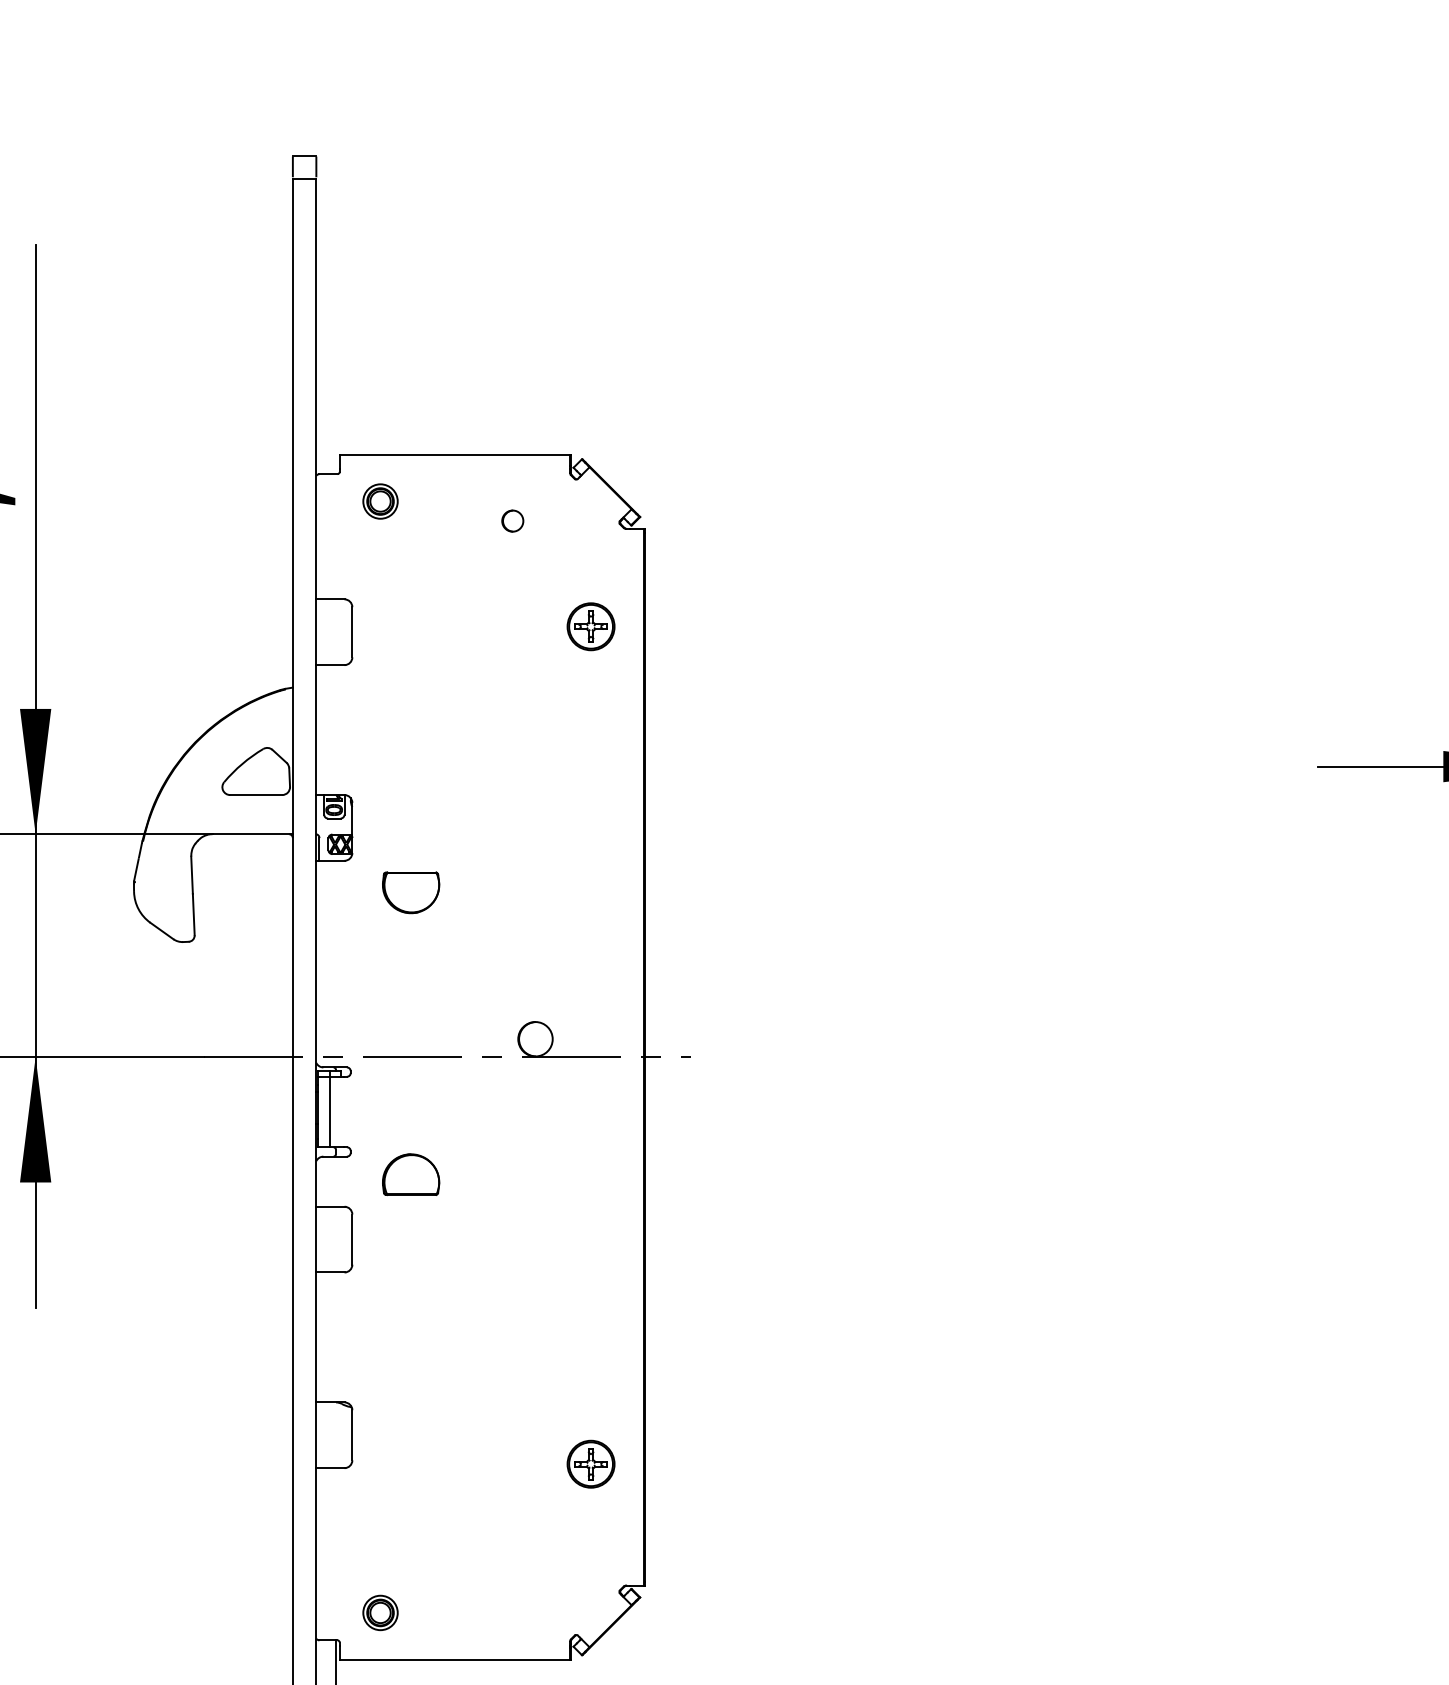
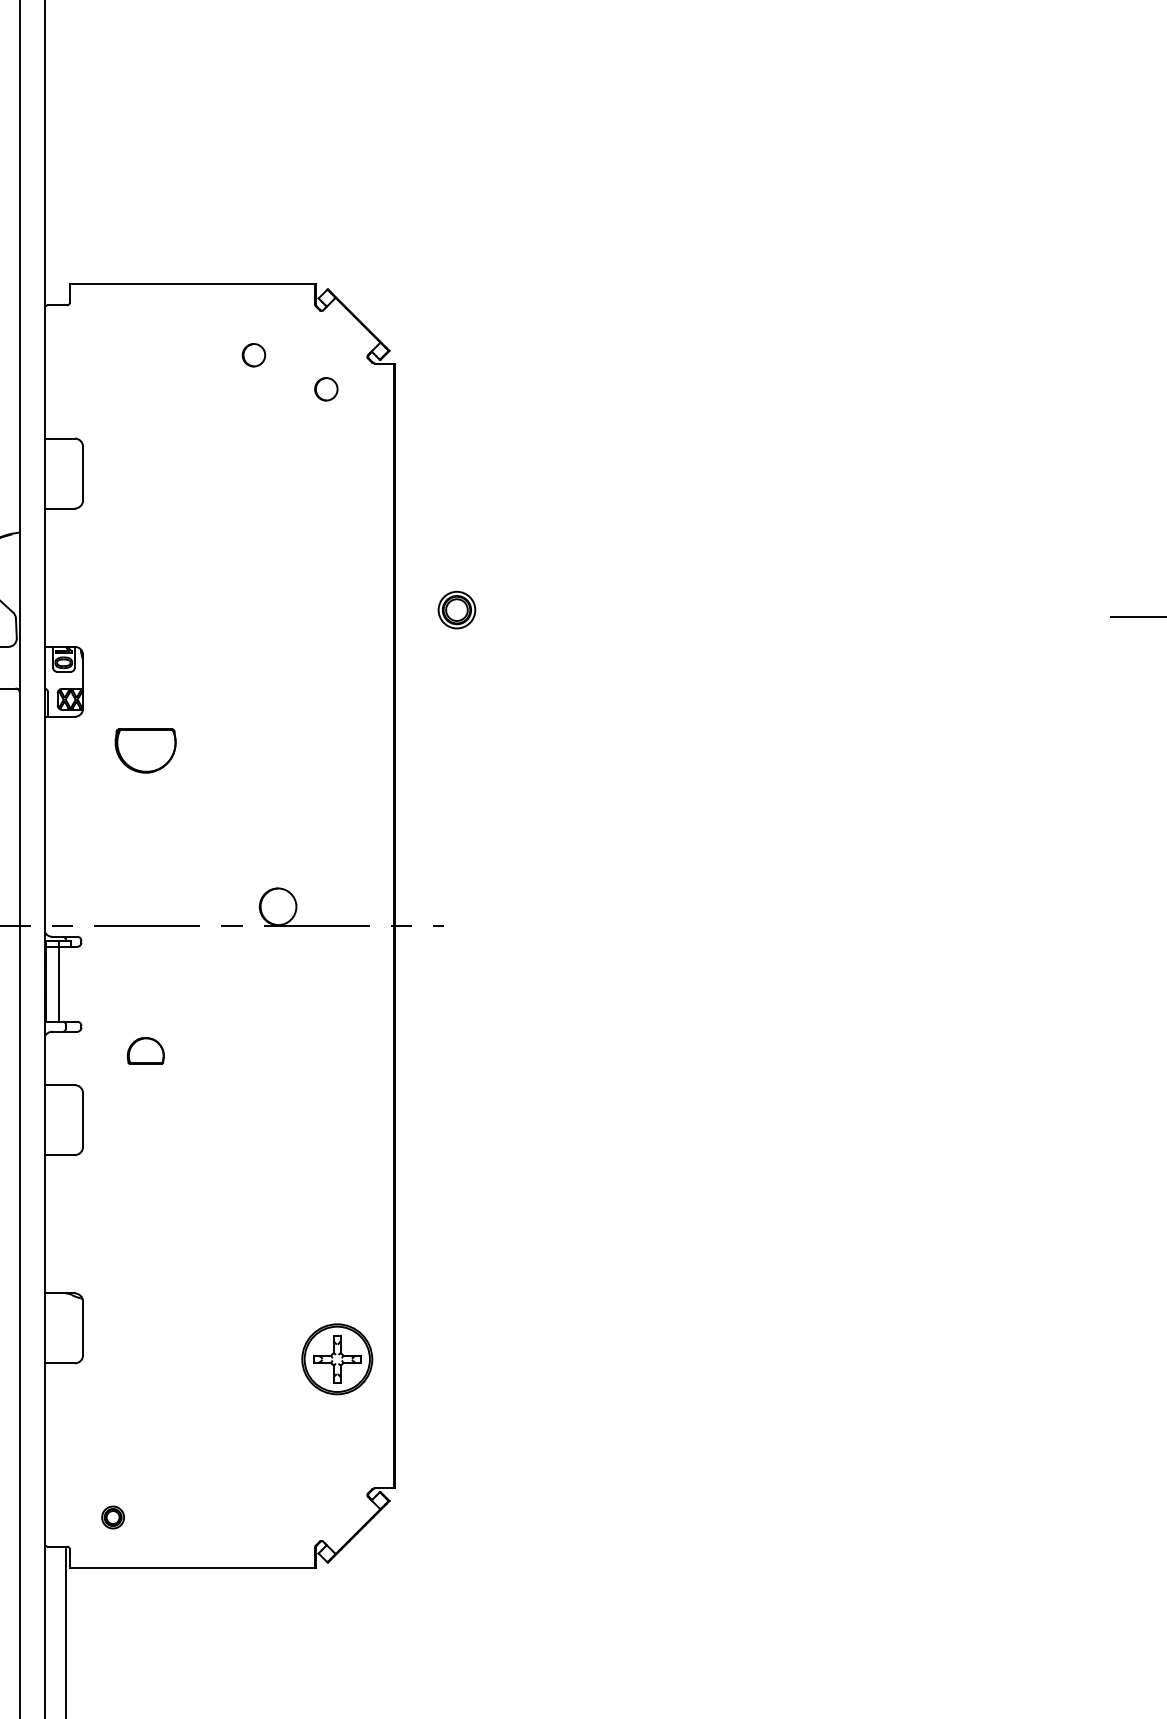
part: (380, 501) -> (456, 610), moved
circle: (580, 552) -> (325, 388), added
part: (590, 626) -> (336, 467), removed
part: (411, 1174) -> (146, 1050), size x0.6
part: (590, 1463) -> (336, 1358), size x1.4
part: (380, 1612) -> (113, 1517), size x0.6

